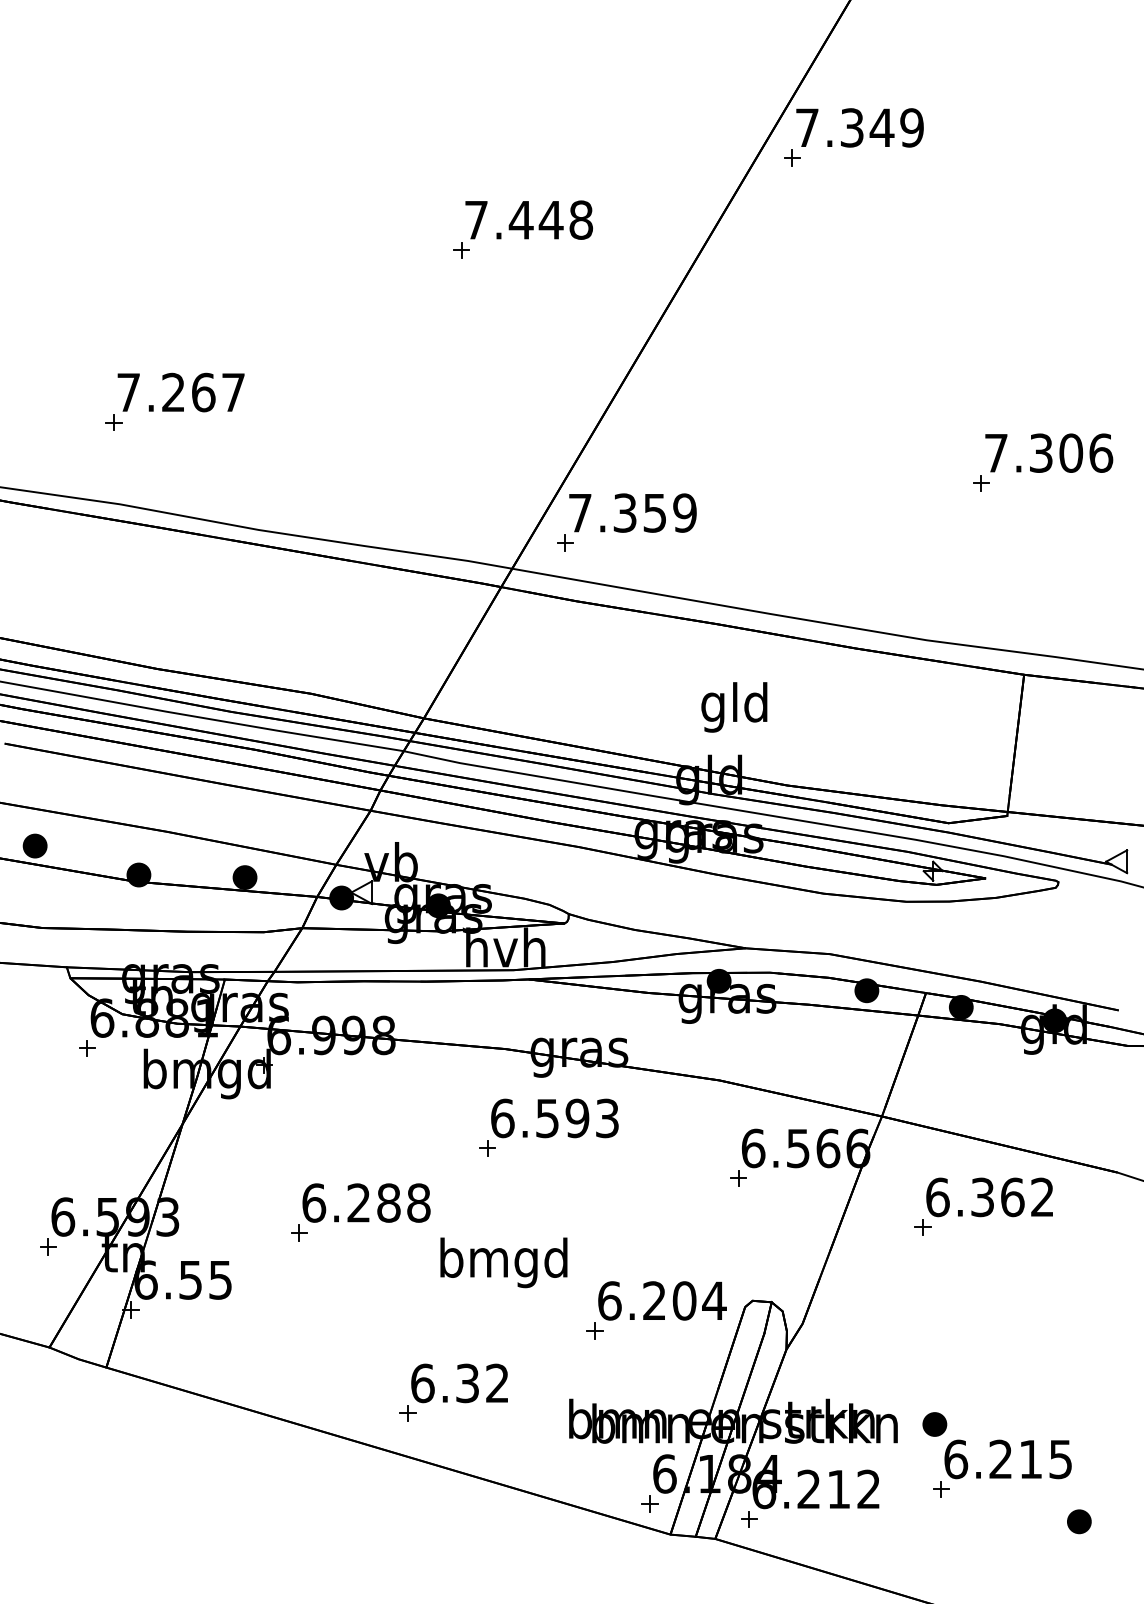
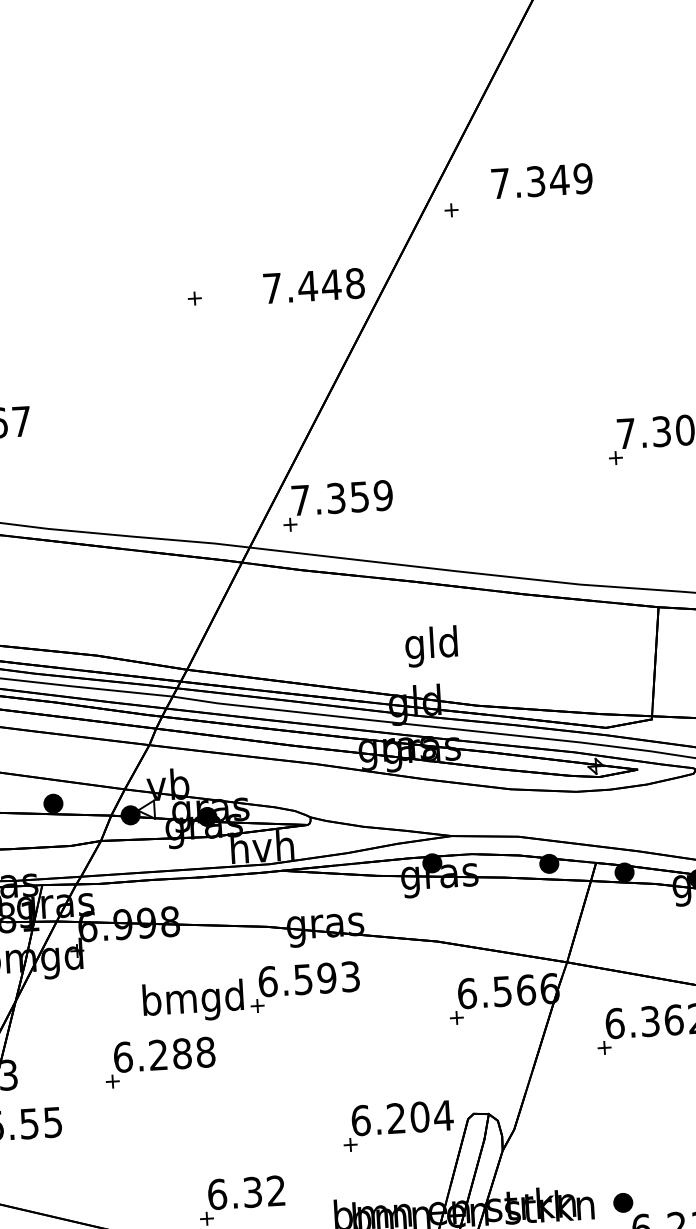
text: (859, 127) -> (541, 180), moved
text: (528, 219) -> (313, 285), moved
text: (503, 1262) -> (192, 1001), moved

